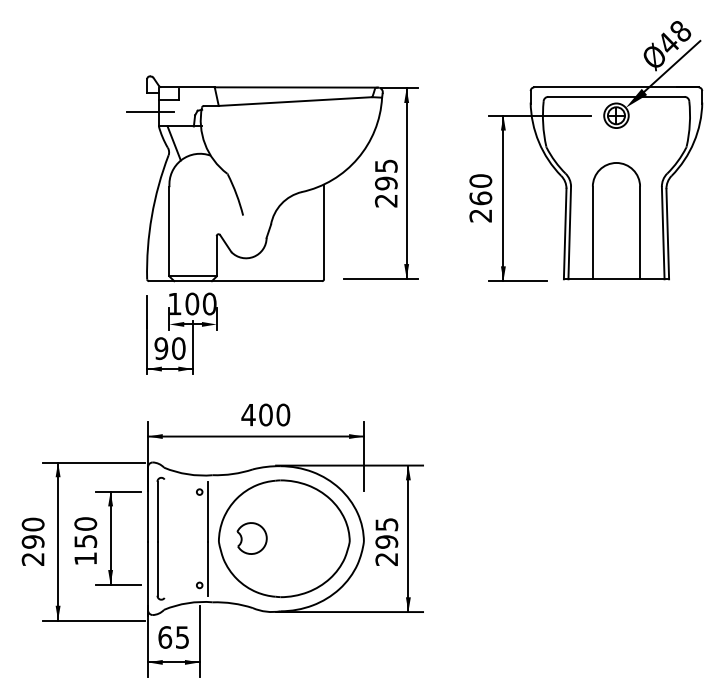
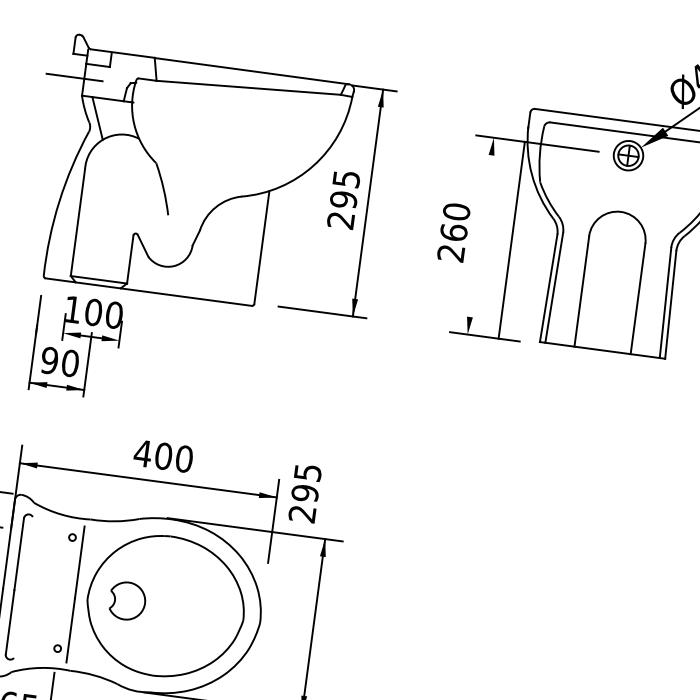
line: (503, 198) -> (511, 240), moved
text: (386, 541) -> (304, 492), moved

